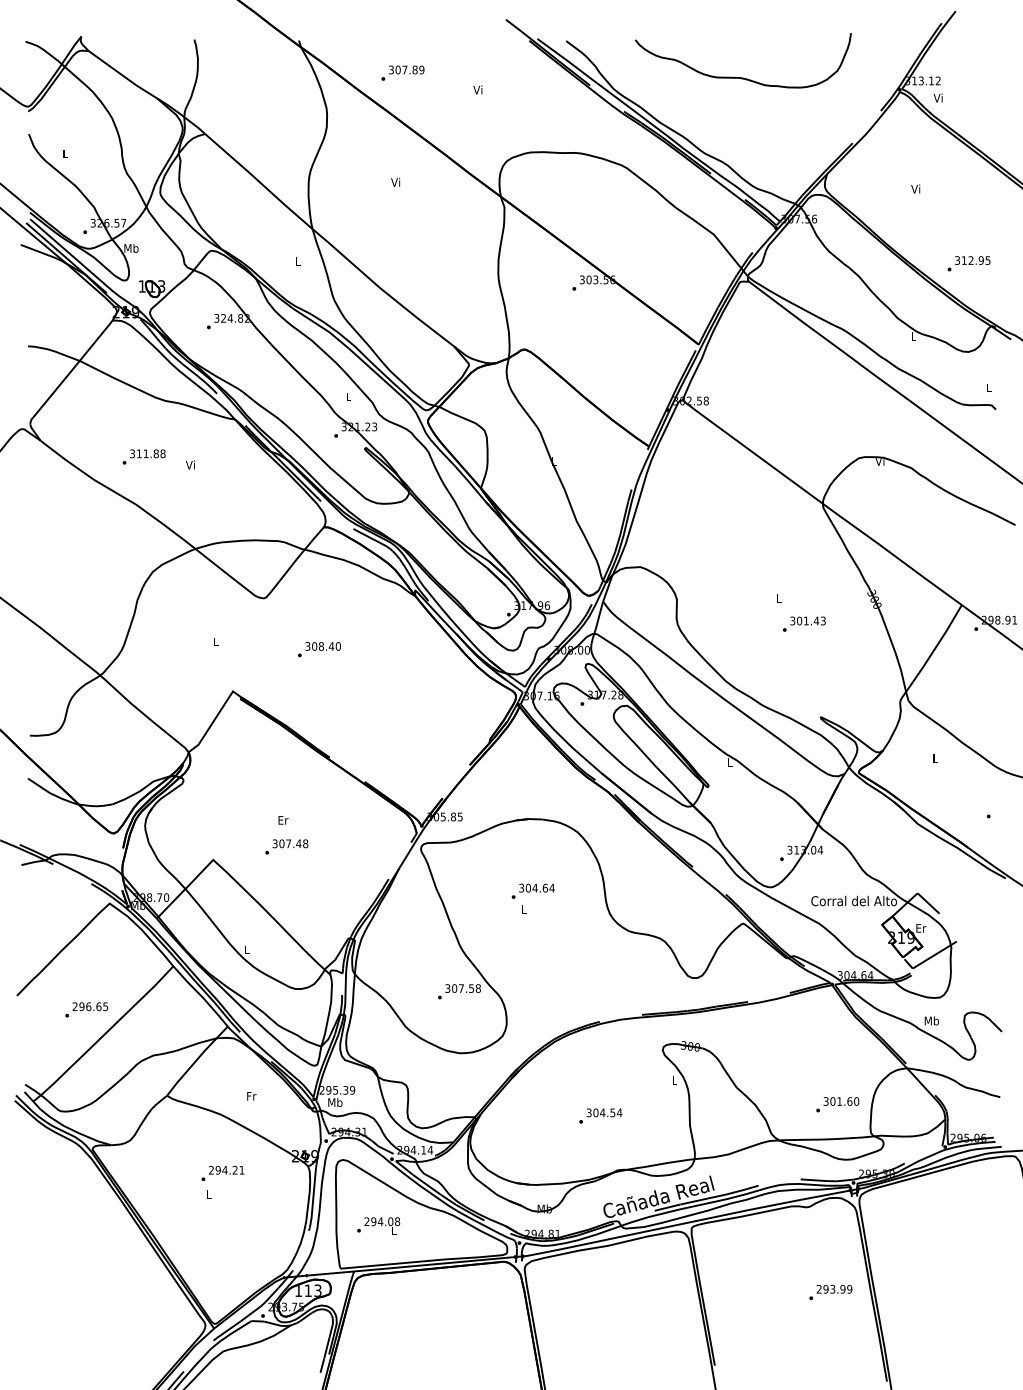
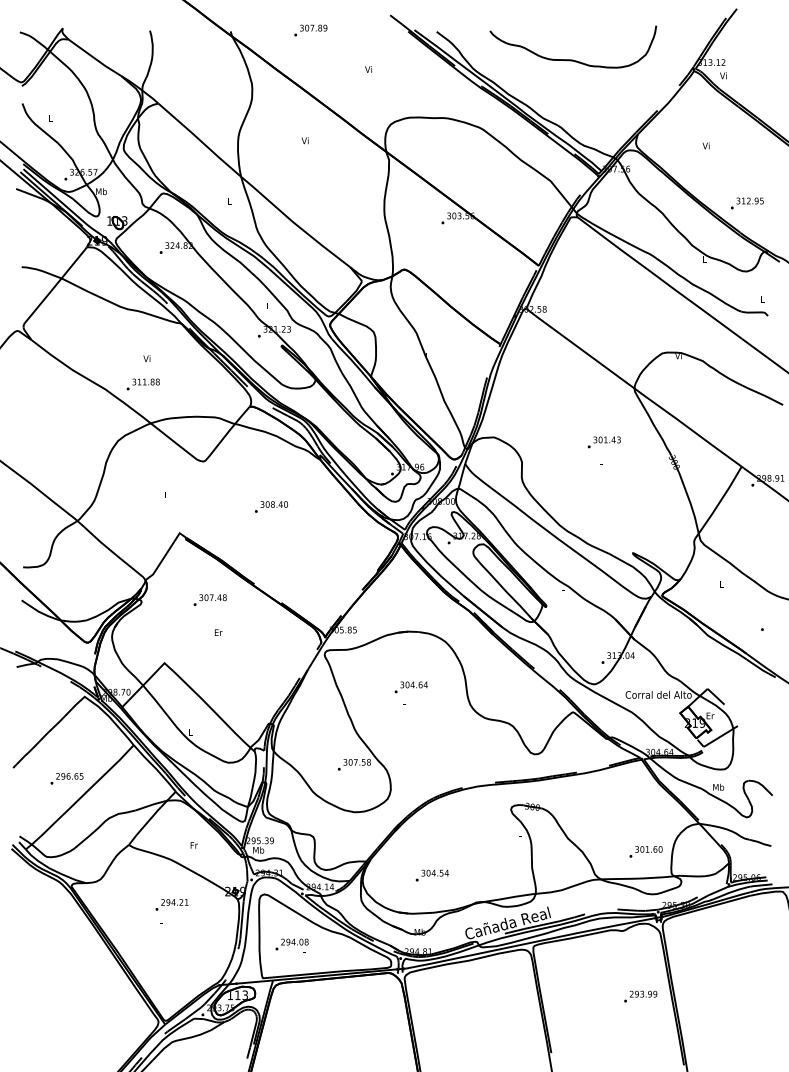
text: (402, 73) -> (310, 30), moved
text: (143, 457) -> (142, 384), moved
text: (803, 624) -> (603, 442), moved
text: (319, 648) -> (271, 506), moved
text: (285, 846) -> (209, 599), moved
text: (599, 1115) -> (431, 875), moved

